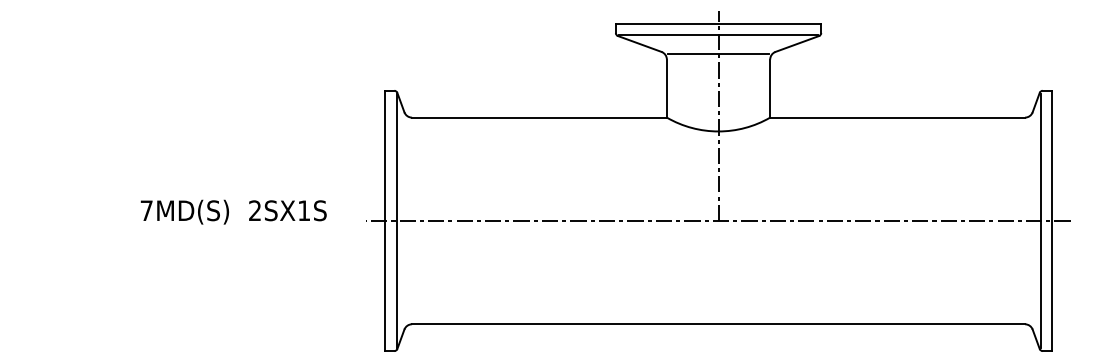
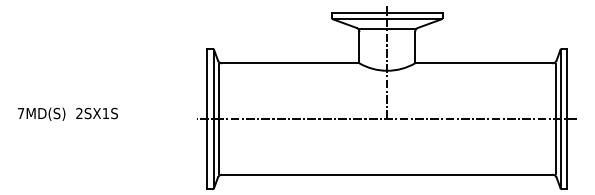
text: (232, 210) -> (67, 113), moved
line: (405, 219) -> (218, 118), added
line: (1030, 219) -> (555, 118), added

